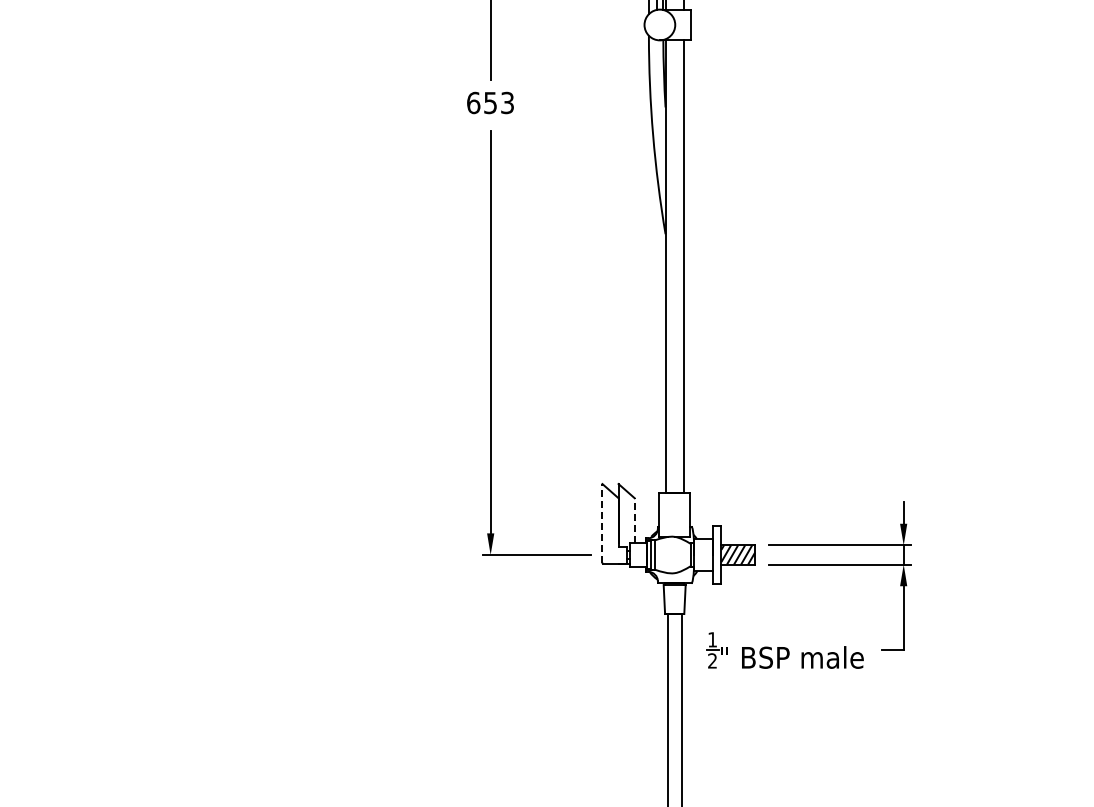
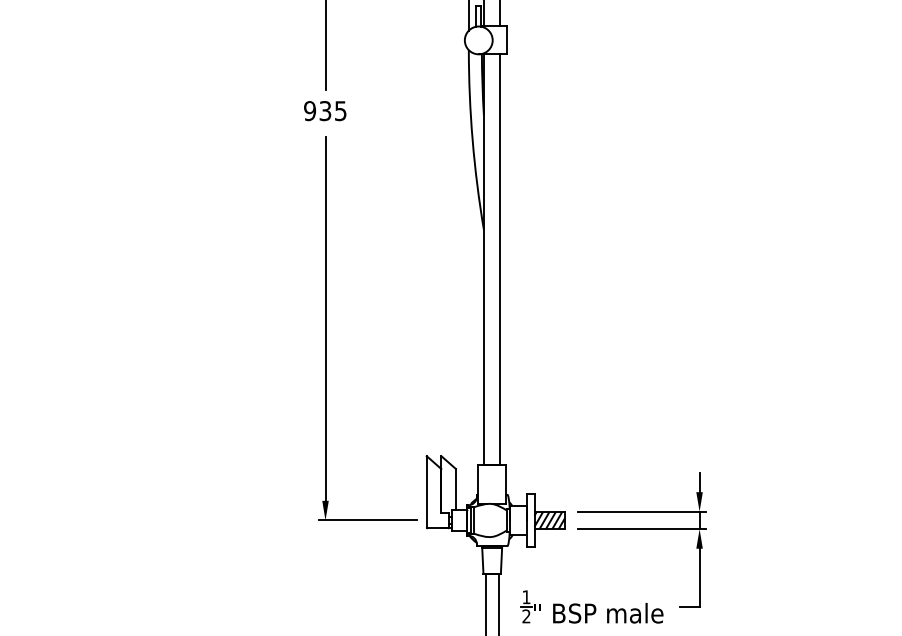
text: (490, 102) -> (325, 110), 653 -> 935
line: (634, 520) -> (455, 489), dashed -> solid
line: (602, 522) -> (426, 491), dashed -> solid

